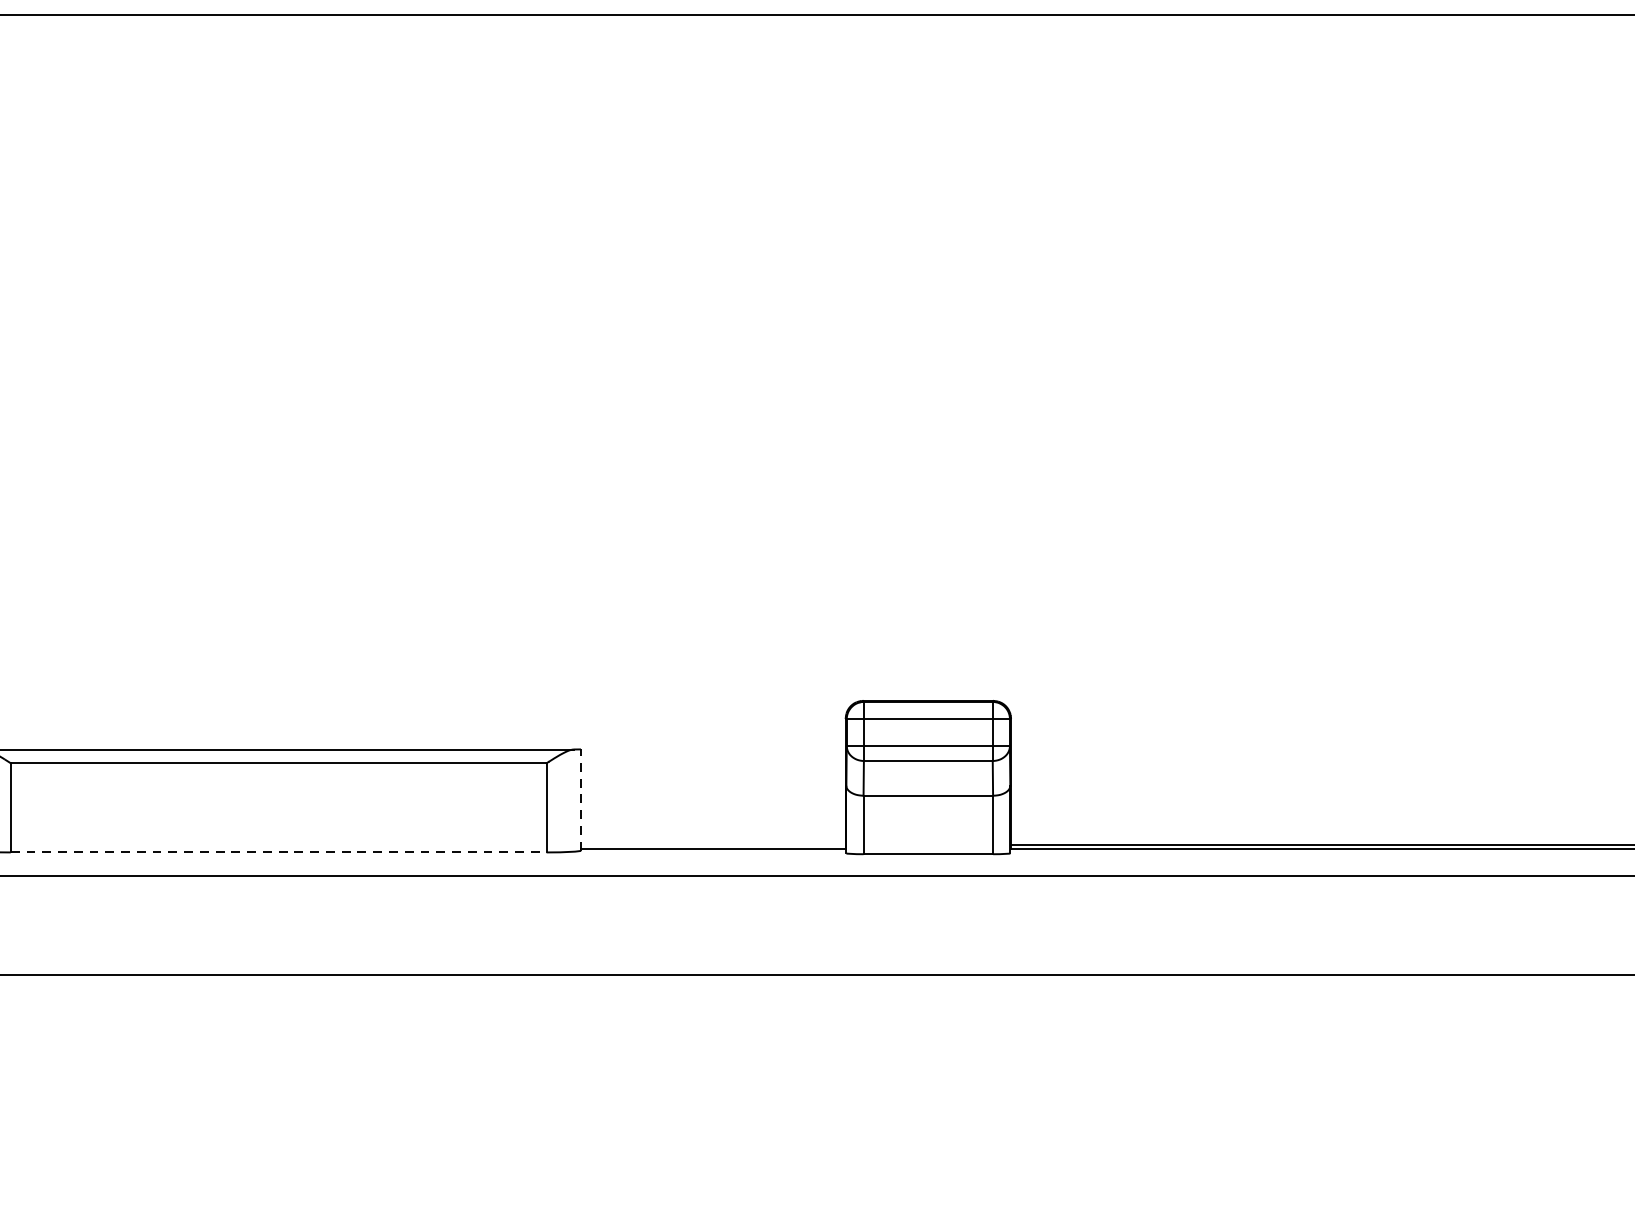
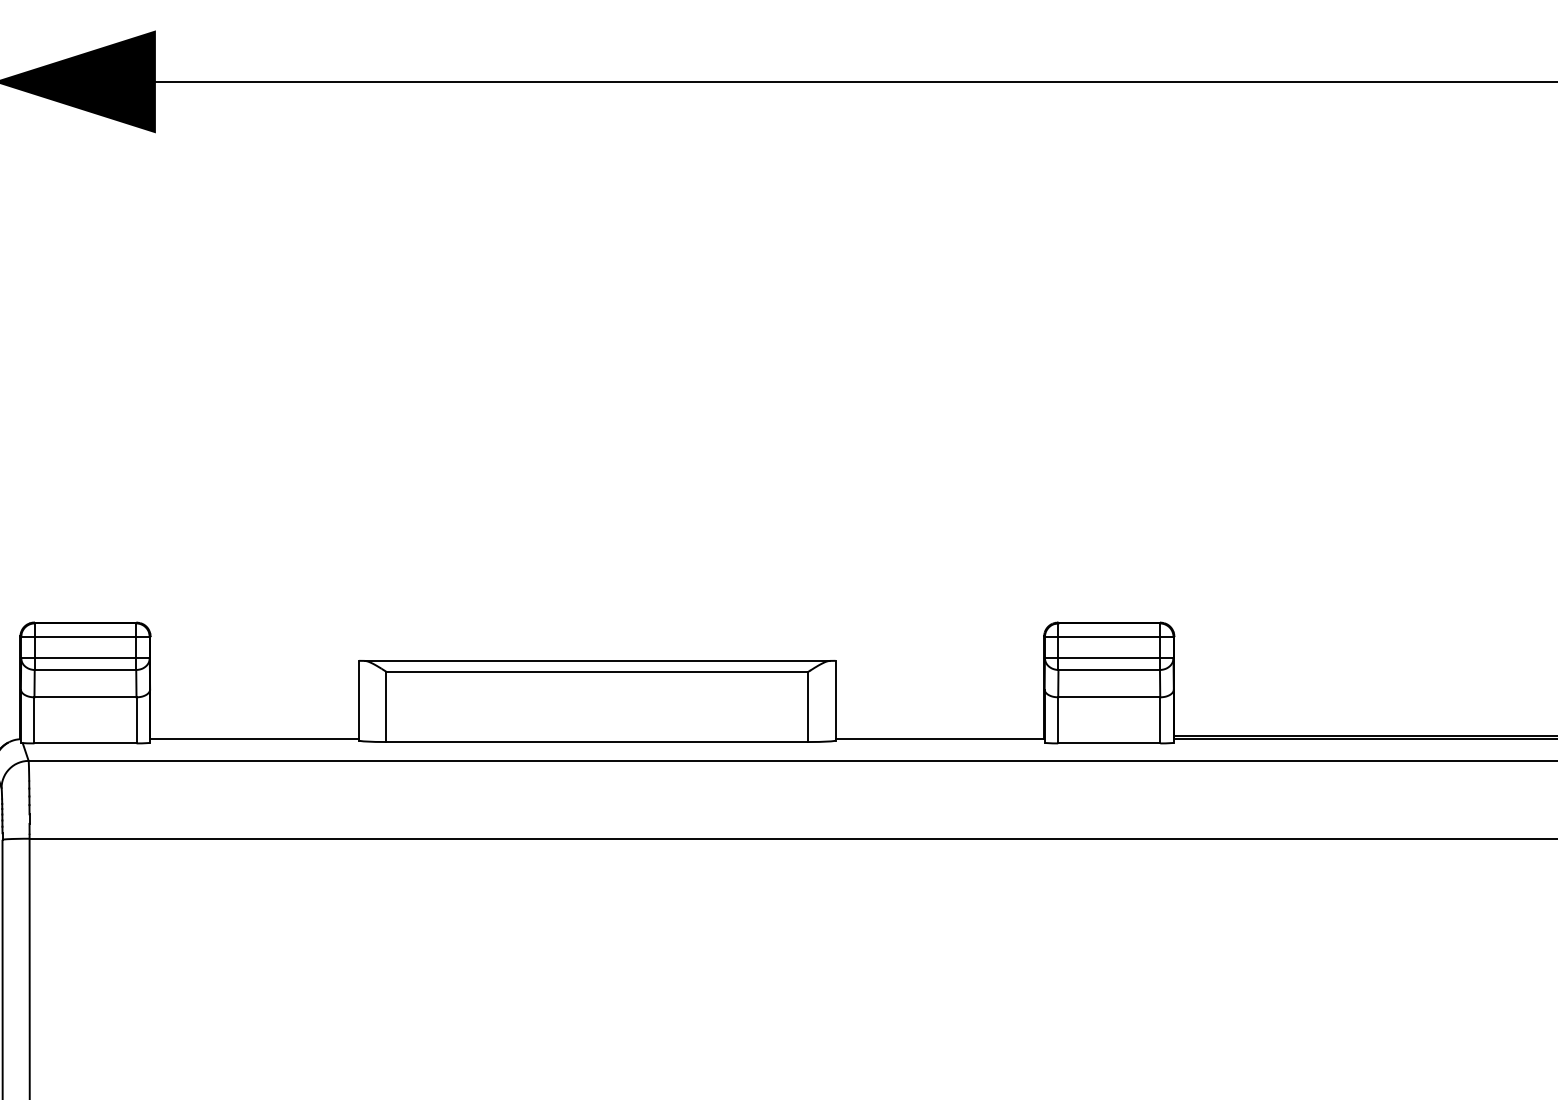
line: (580, 799) -> (835, 700), dashed -> solid
line: (278, 853) -> (597, 742), dashed -> solid

